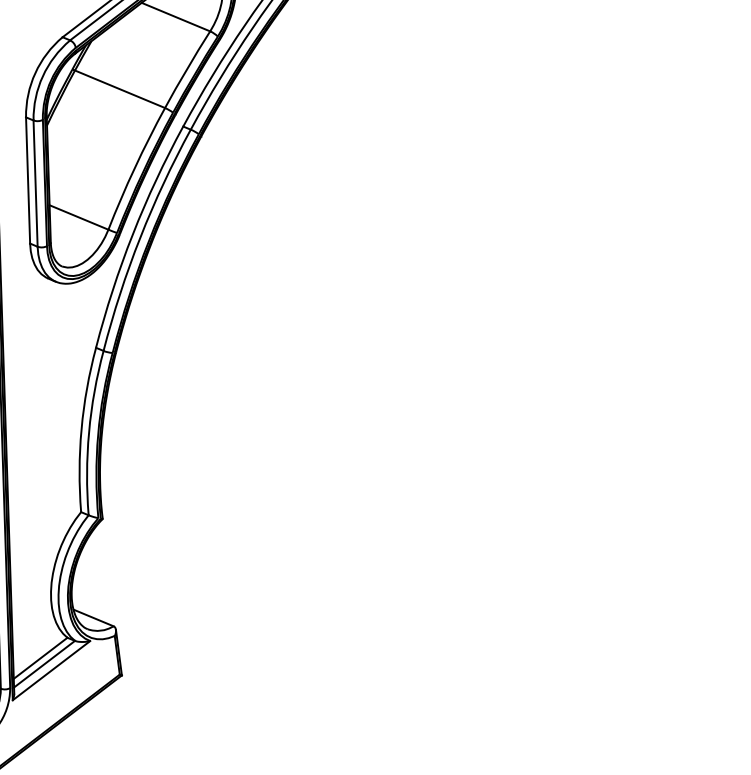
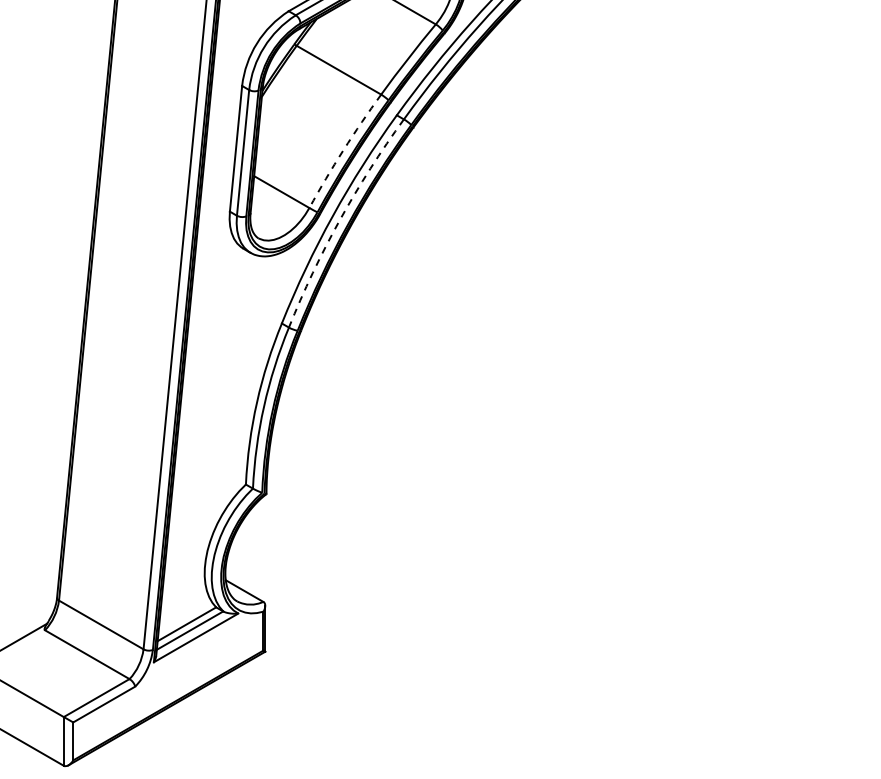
arc: (134, 168) -> (343, 150), solid -> dashed
arc: (139, 237) -> (339, 219), solid -> dashed

